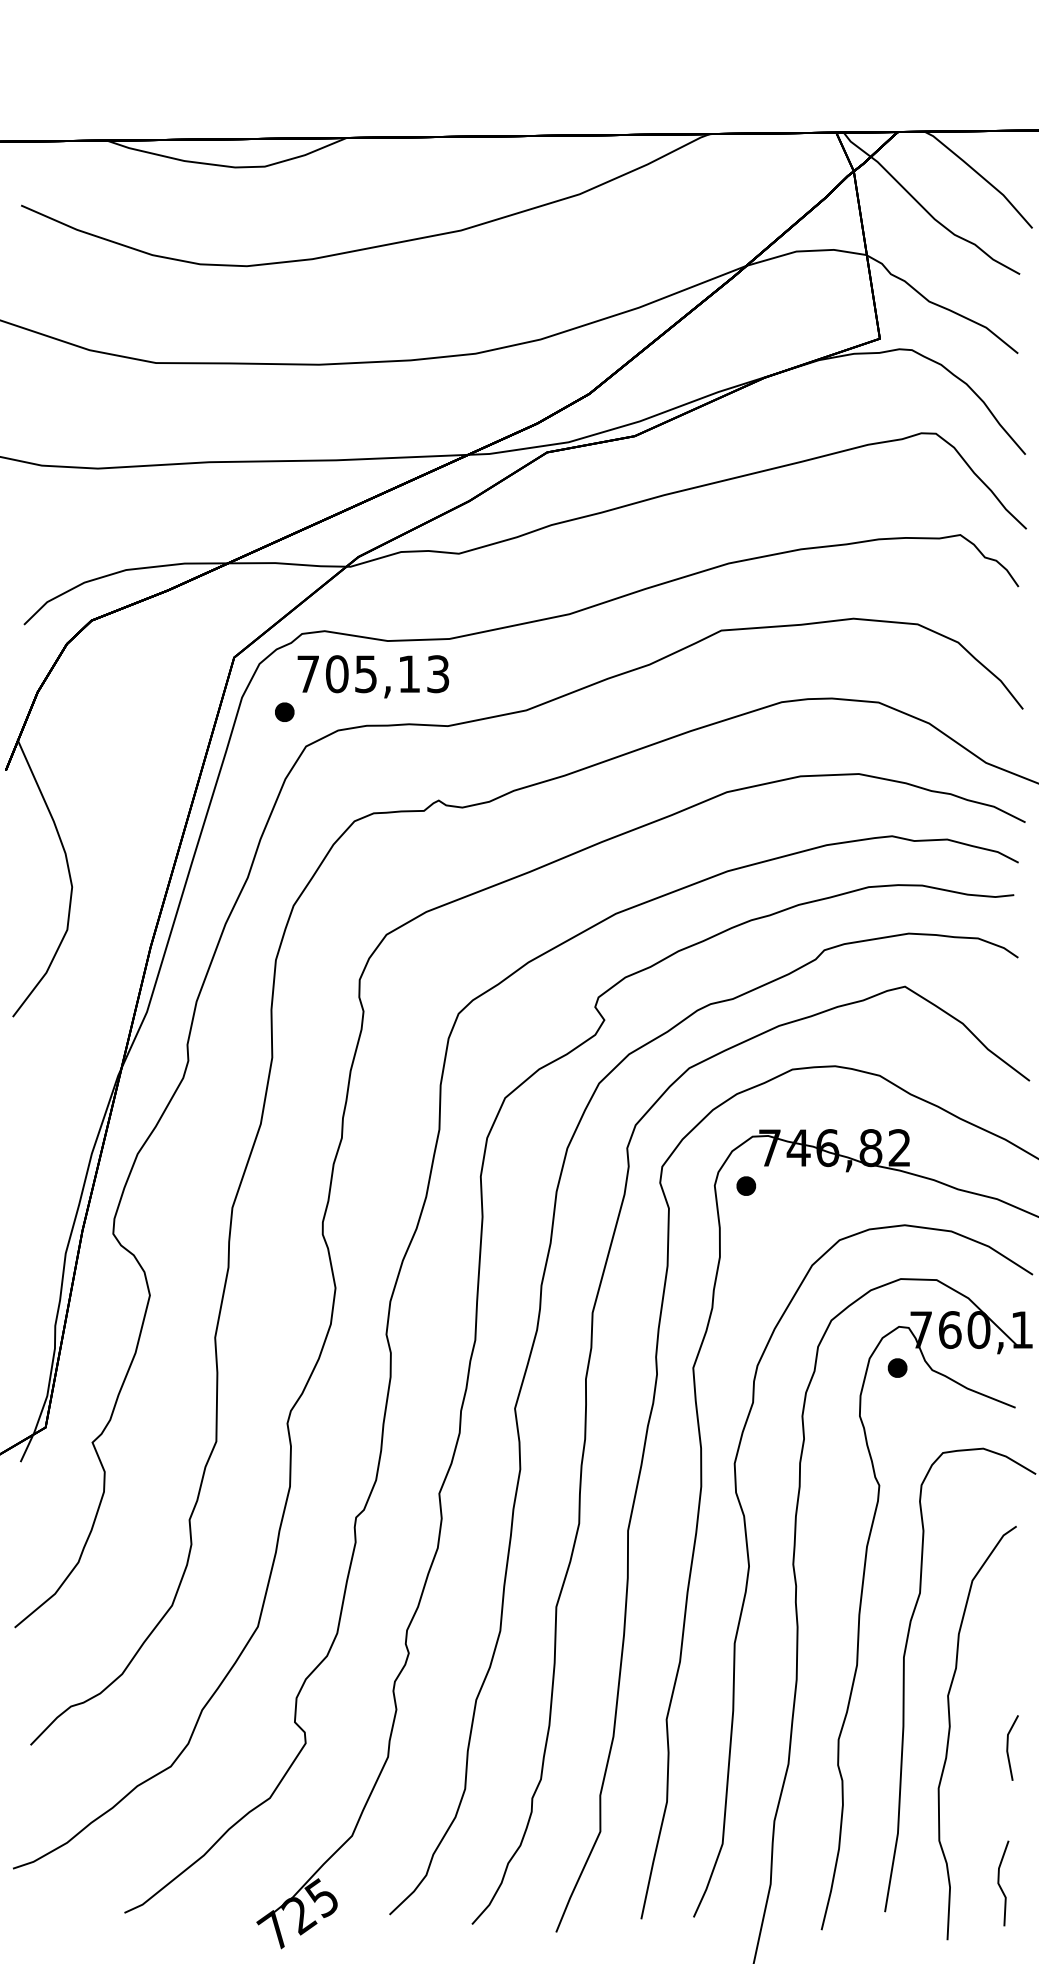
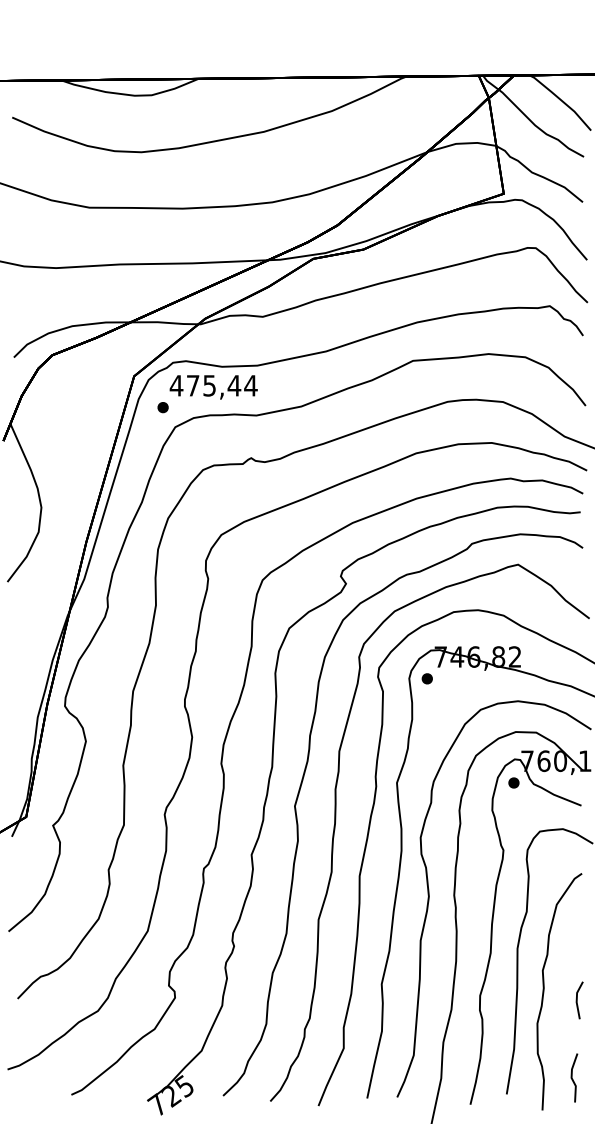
text: (372, 673) -> (213, 385), 705,13 -> 475,44

